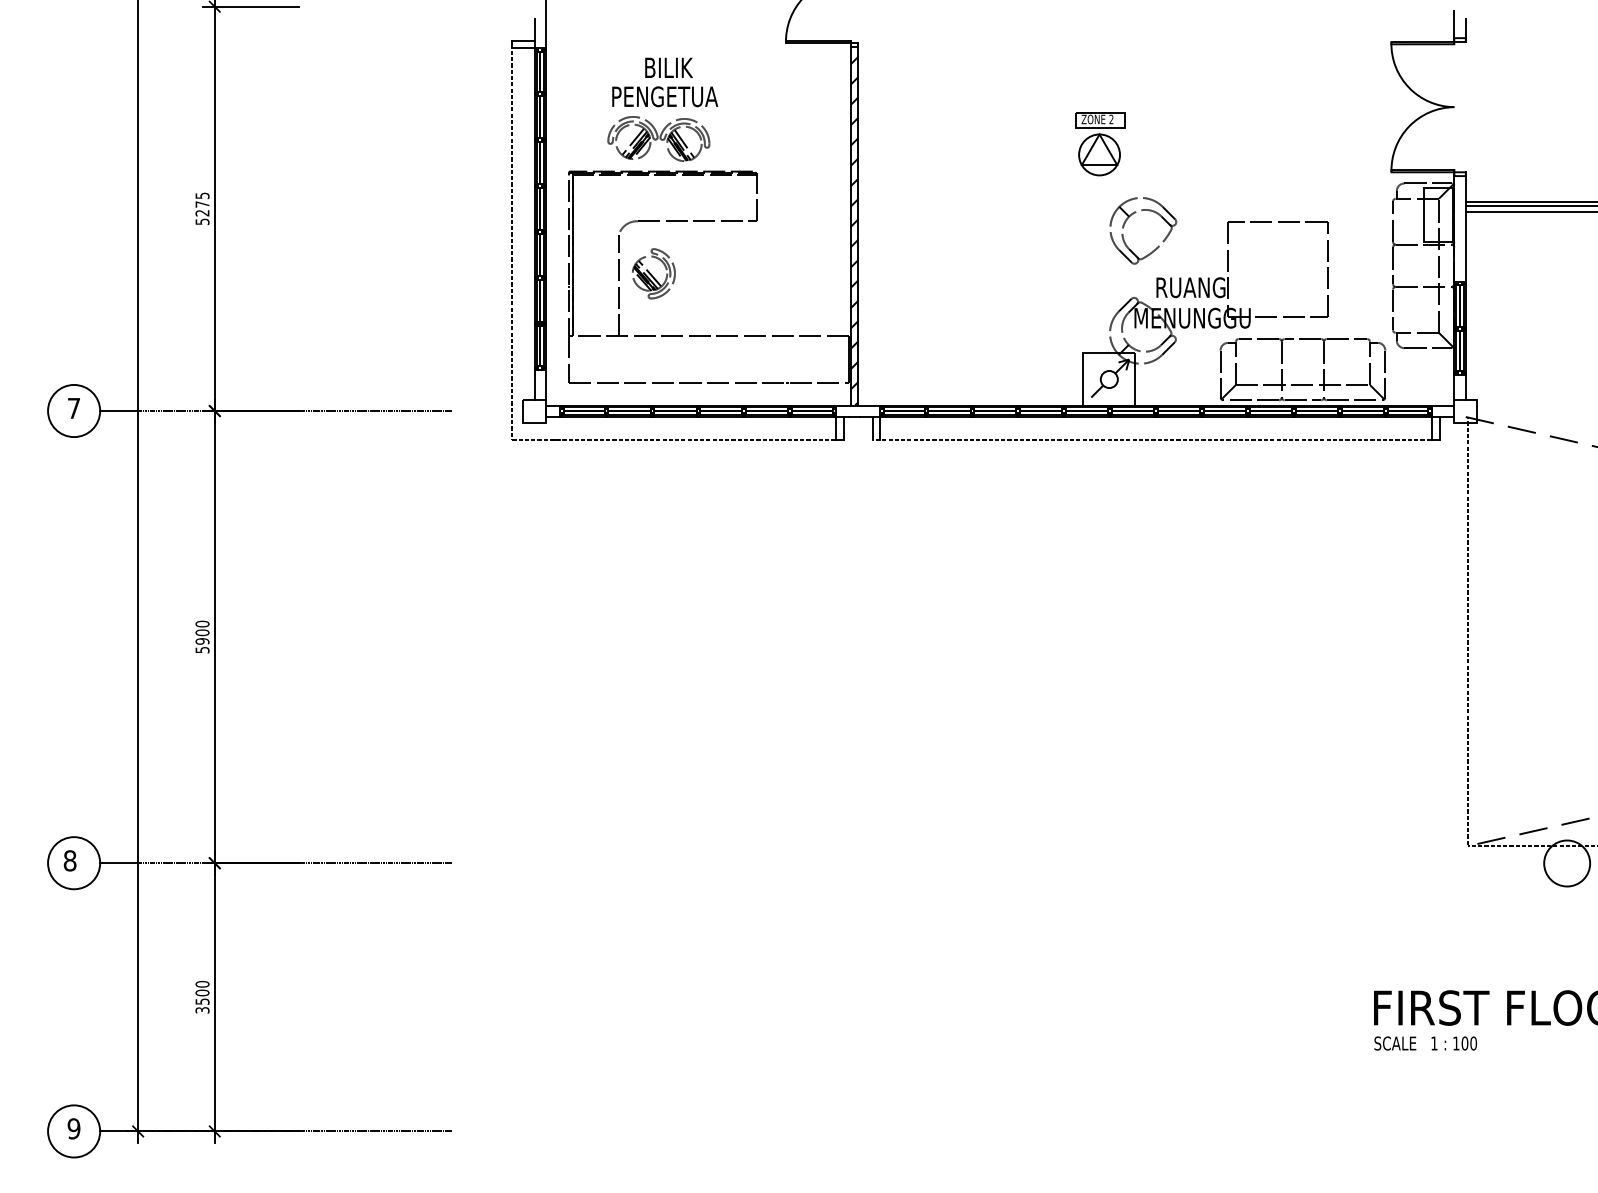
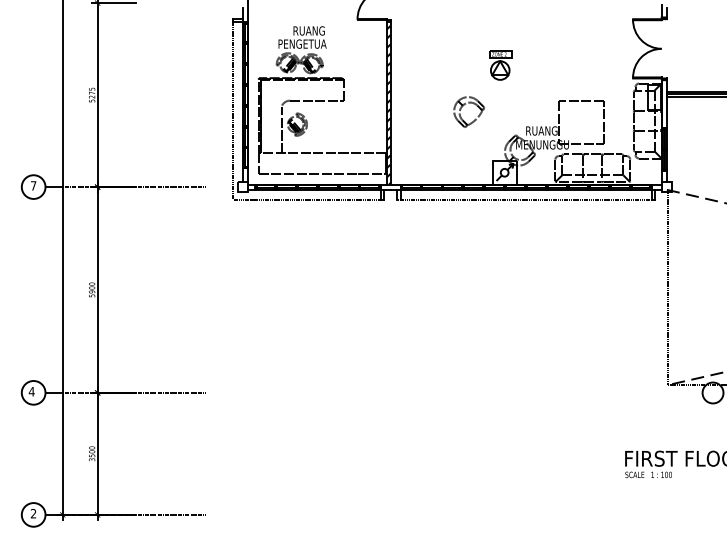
text: (680, 66) -> (309, 30), BILIK -> RUANG
part: (1130, 218) -> (463, 106), moved
text: (69, 860) -> (31, 391), 8 -> 4
text: (73, 1128) -> (33, 513), 9 -> 2

